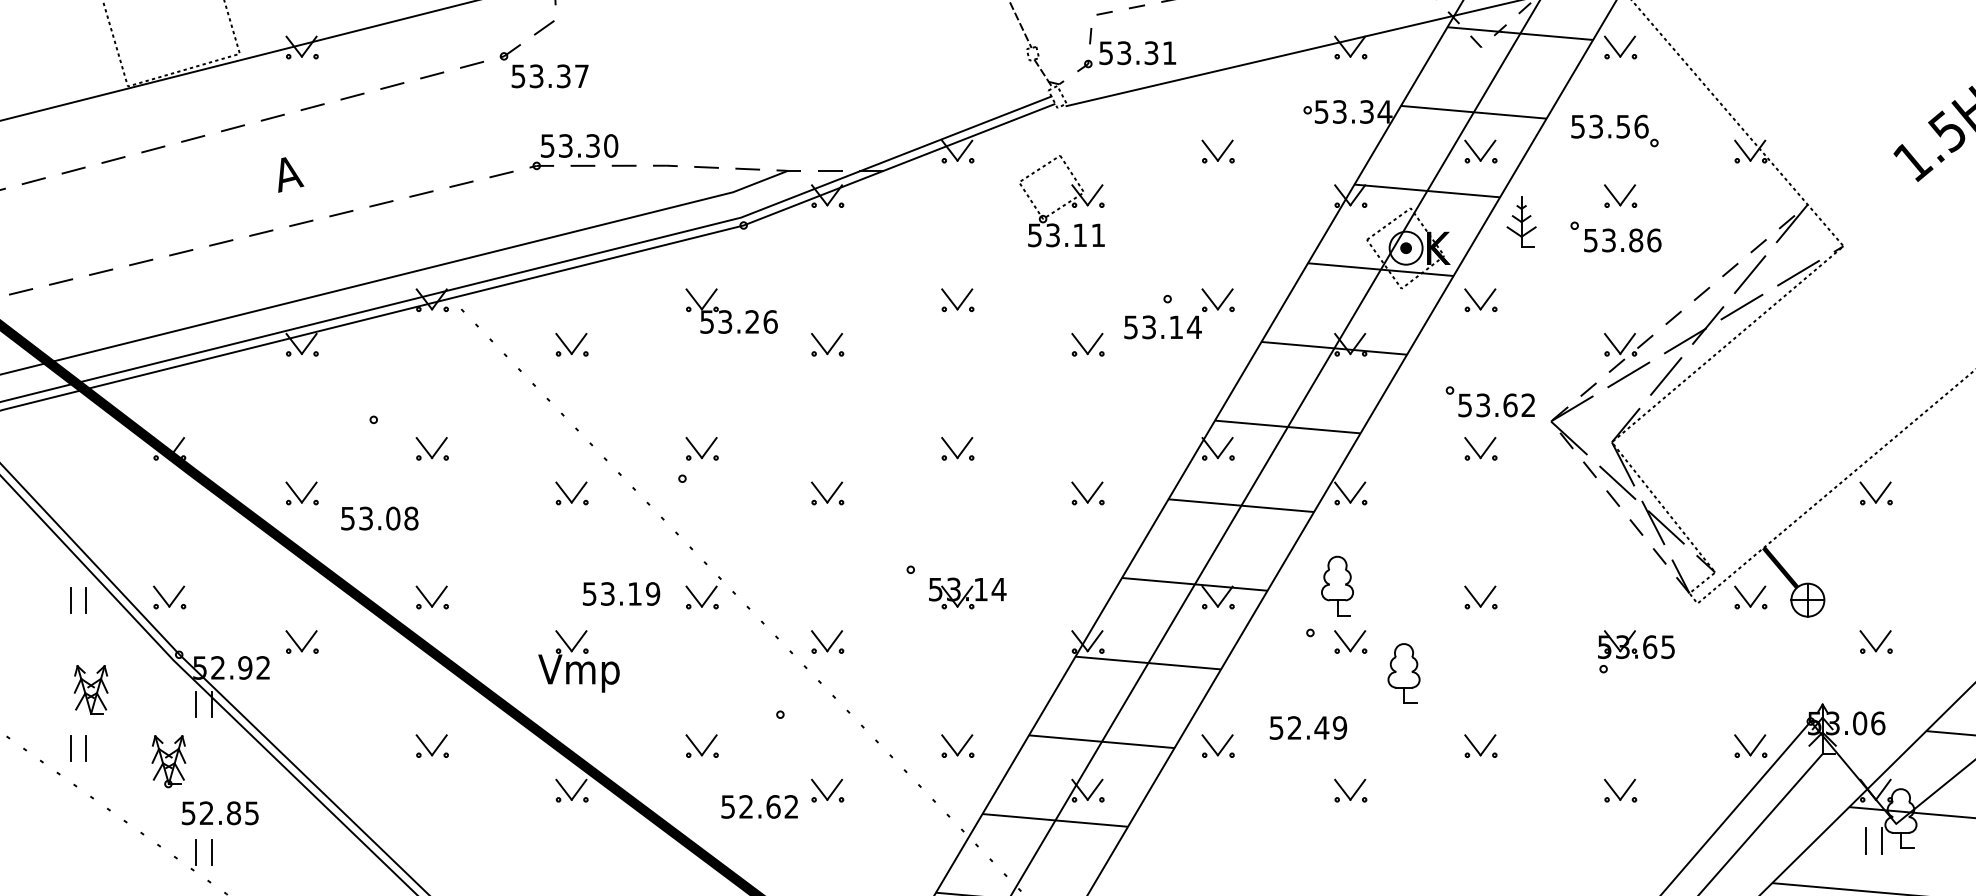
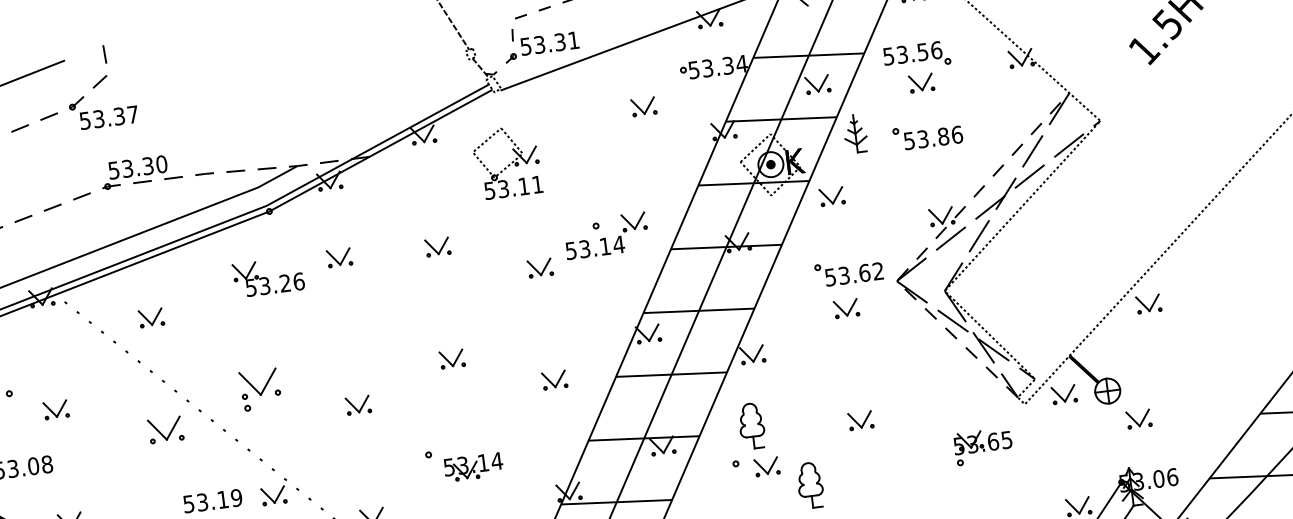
part: (1217, 151) -> (643, 106), moved
part: (1620, 195) -> (921, 82), moved
part: (827, 344) -> (339, 257), moved
part: (701, 448) -> (259, 383), size x1.6
part: (571, 493) -> (165, 430), size x1.4
part: (1875, 641) -> (1138, 418), moved

